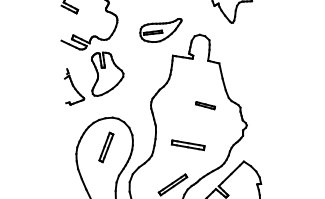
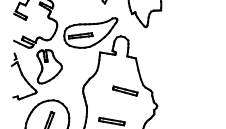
part: (160, 30) -> (90, 33), size x1.67
part: (74, 86) -> (24, 76), size x1.67
part: (205, 105) -> (125, 90), size x1.67

